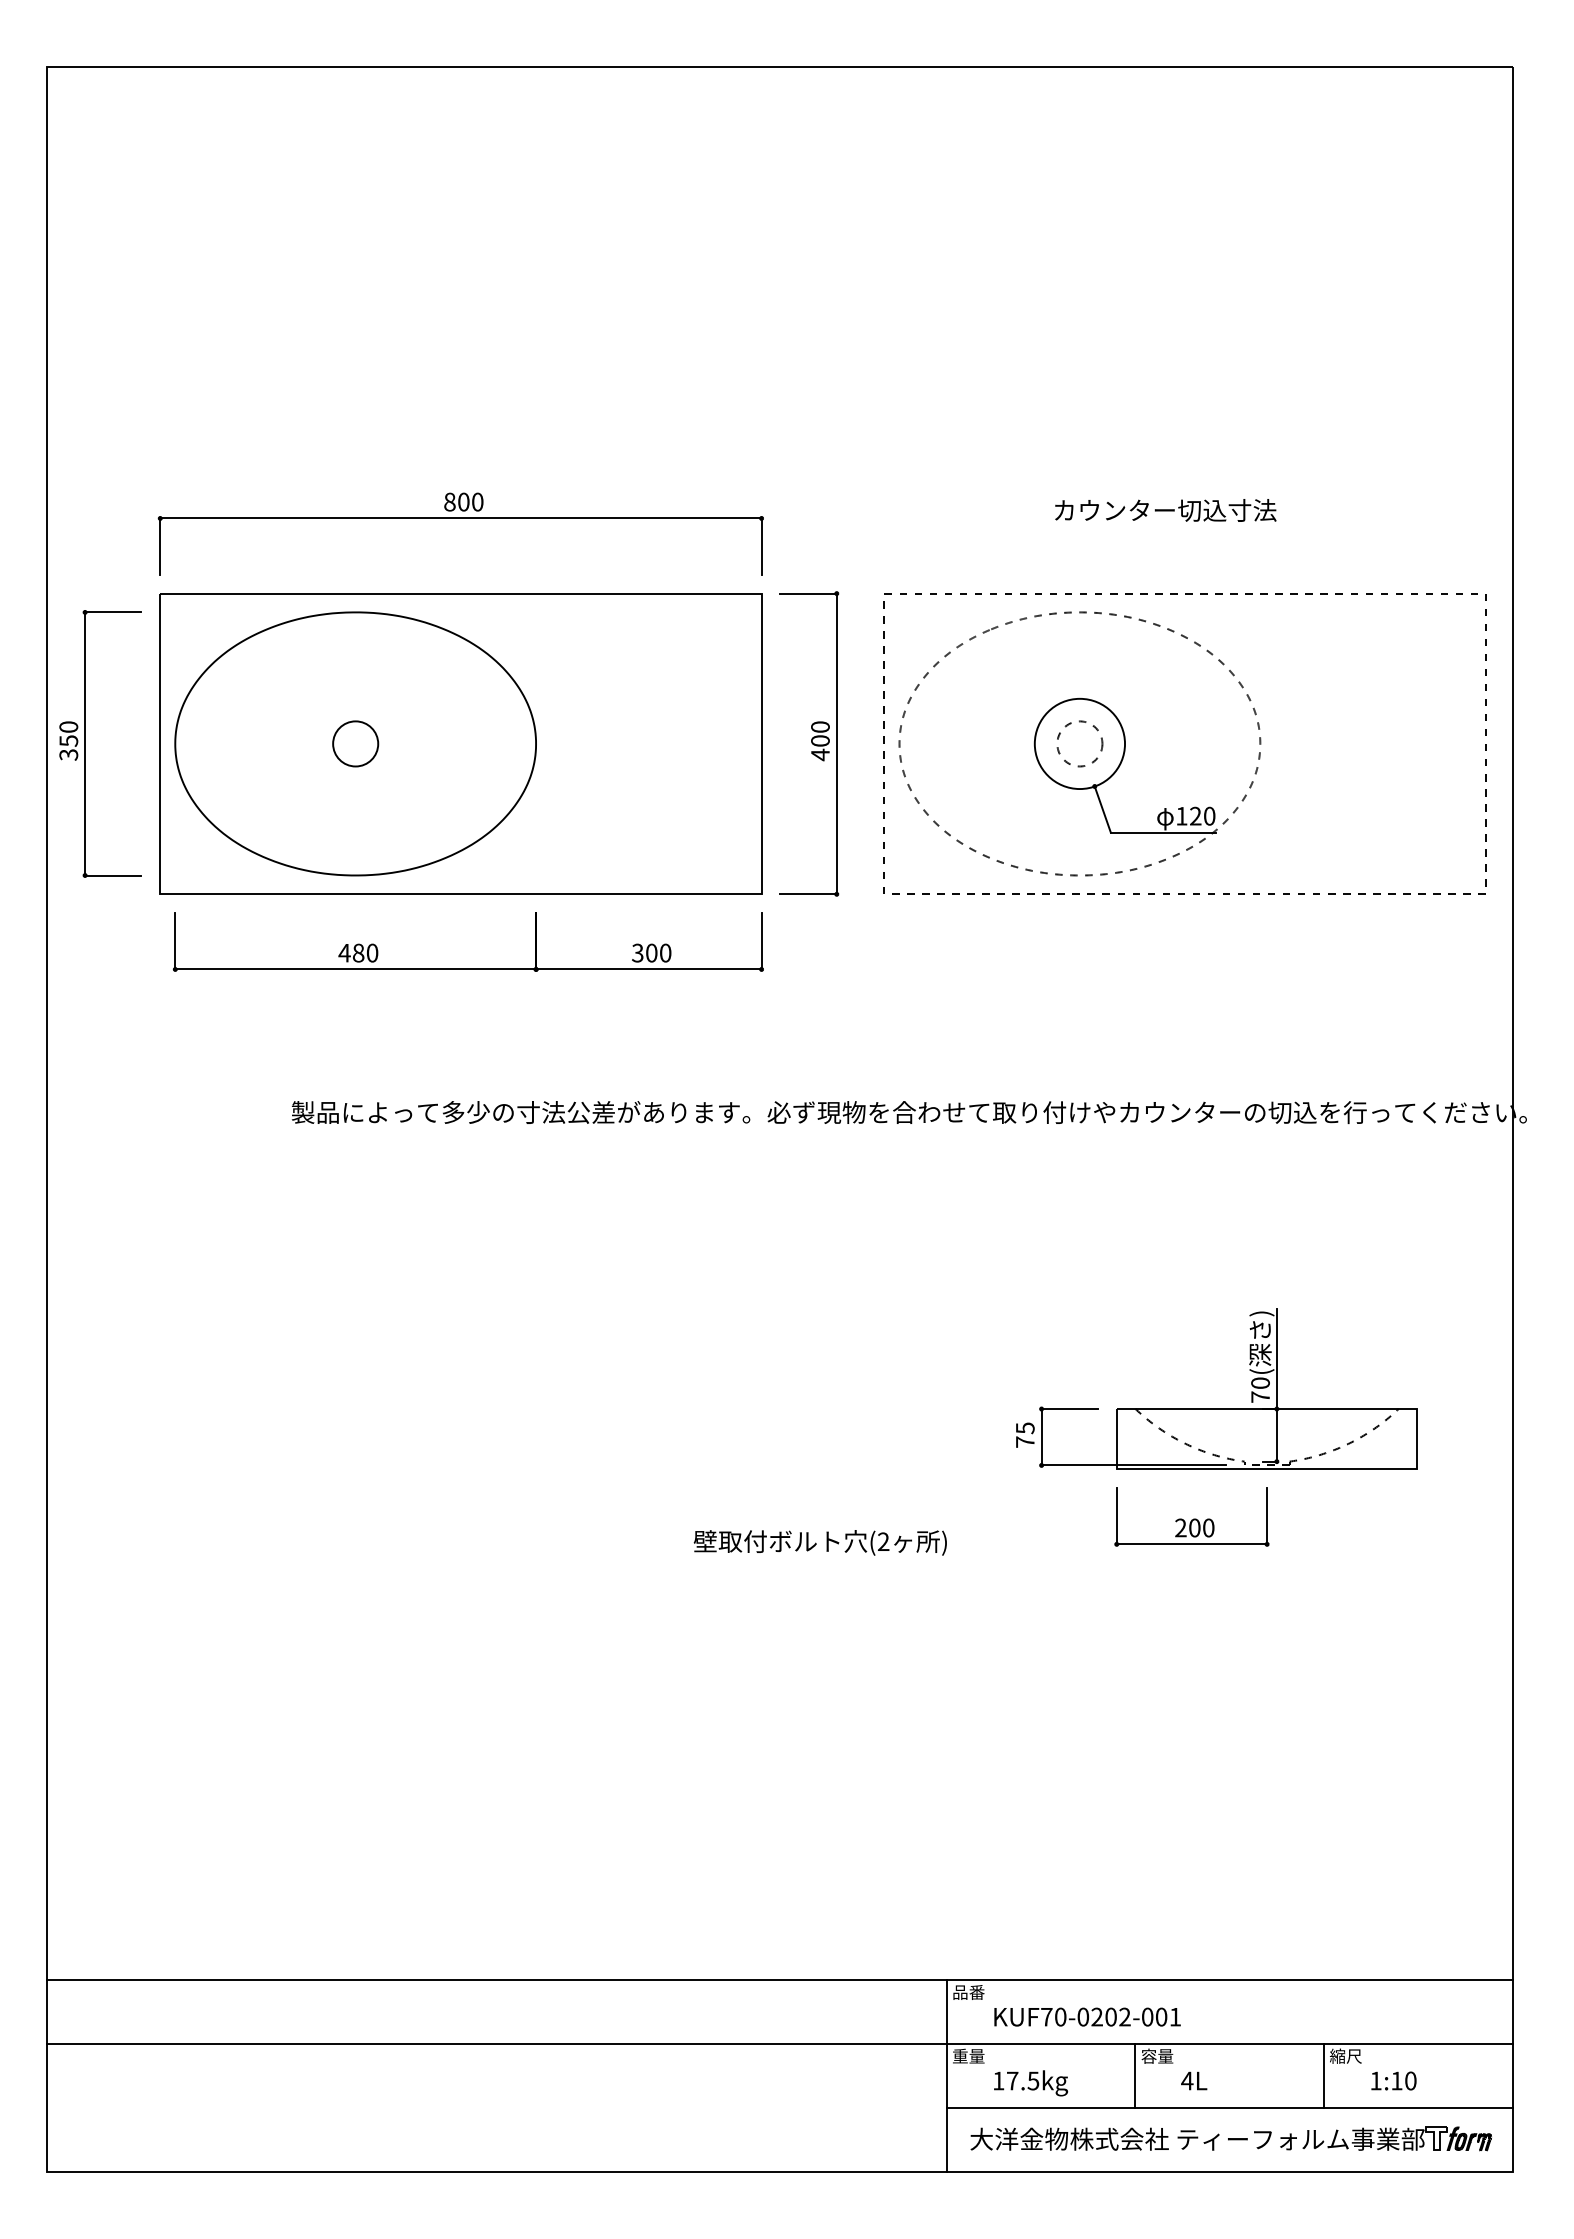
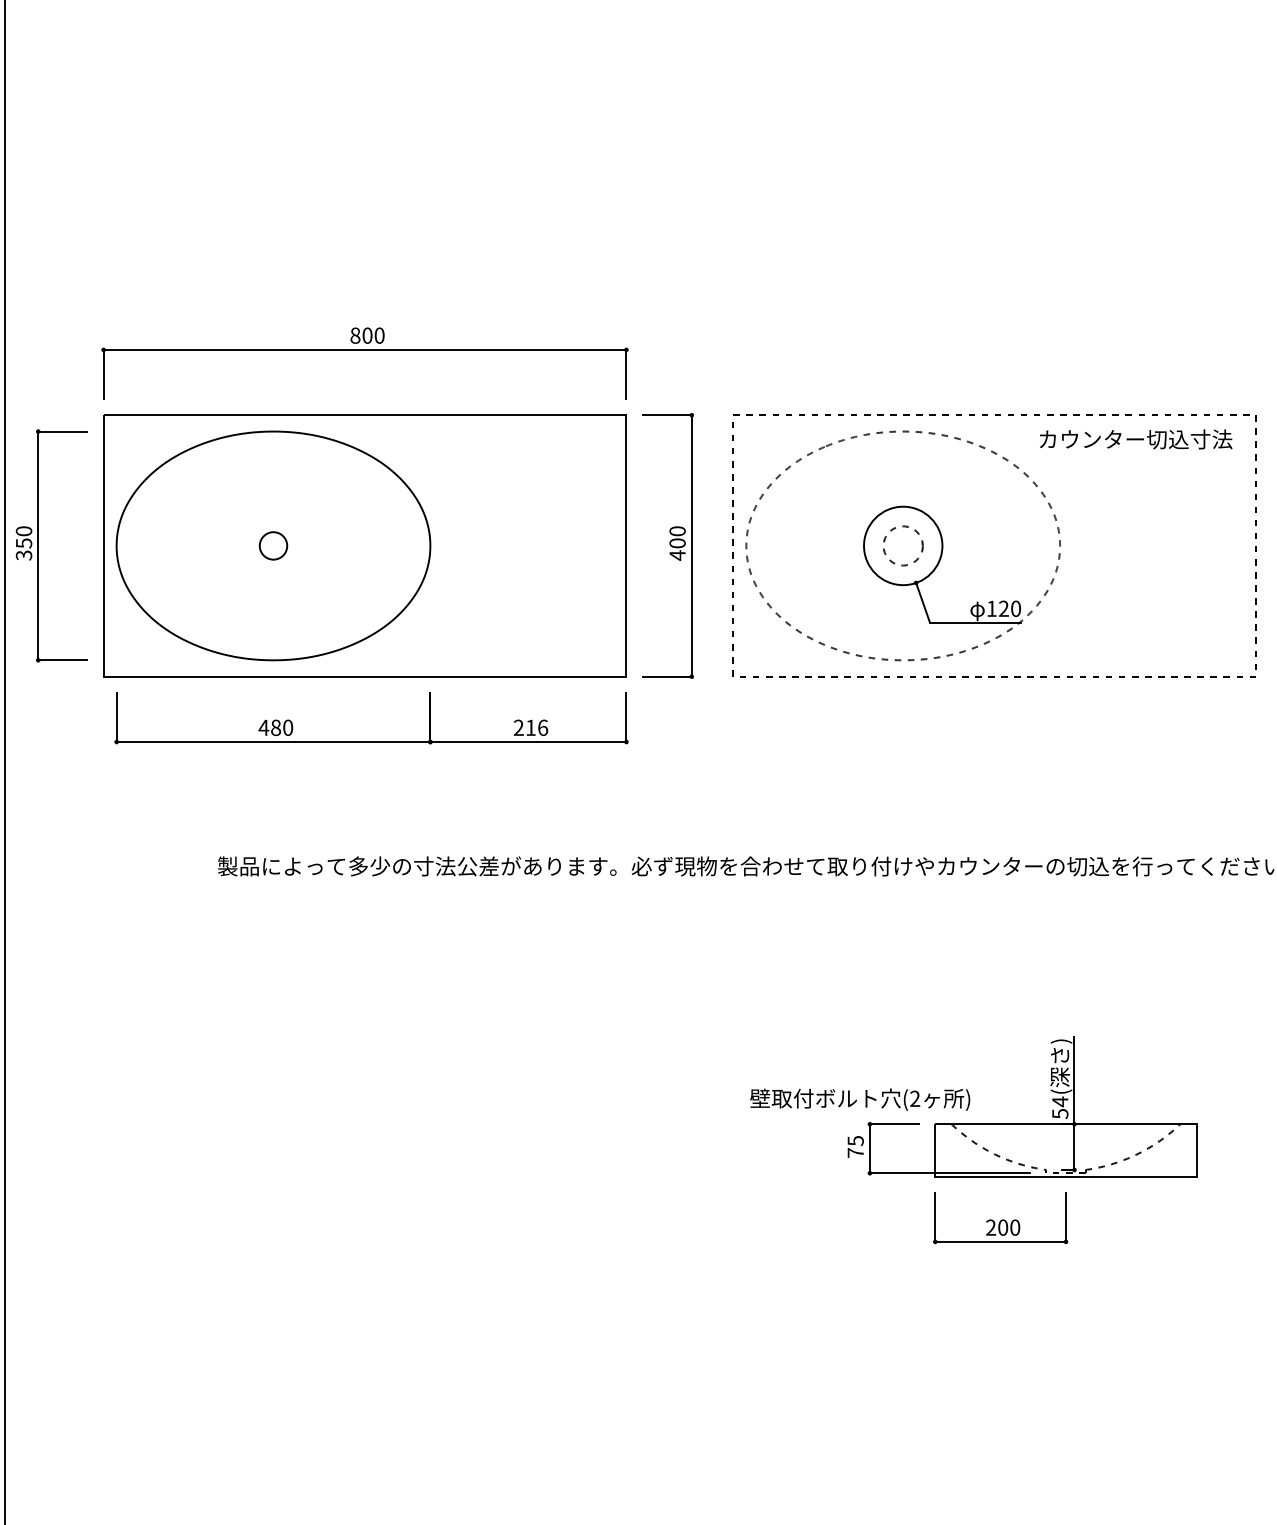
text: (1165, 510) -> (1135, 439), moved
circle: (355, 743) -> (273, 545), size x0.7
text: (651, 952) -> (530, 727), 300 -> 216
text: (1260, 1390) -> (1060, 1108), 70( -> 54(
text: (819, 1542) -> (859, 1099), moved

